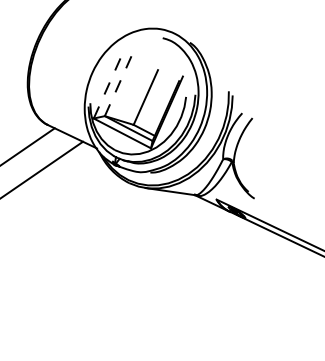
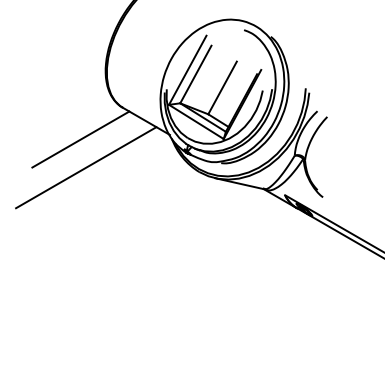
line: (110, 81) -> (188, 69), dashed -> solid
line: (117, 86) -> (195, 74), dashed -> solid

